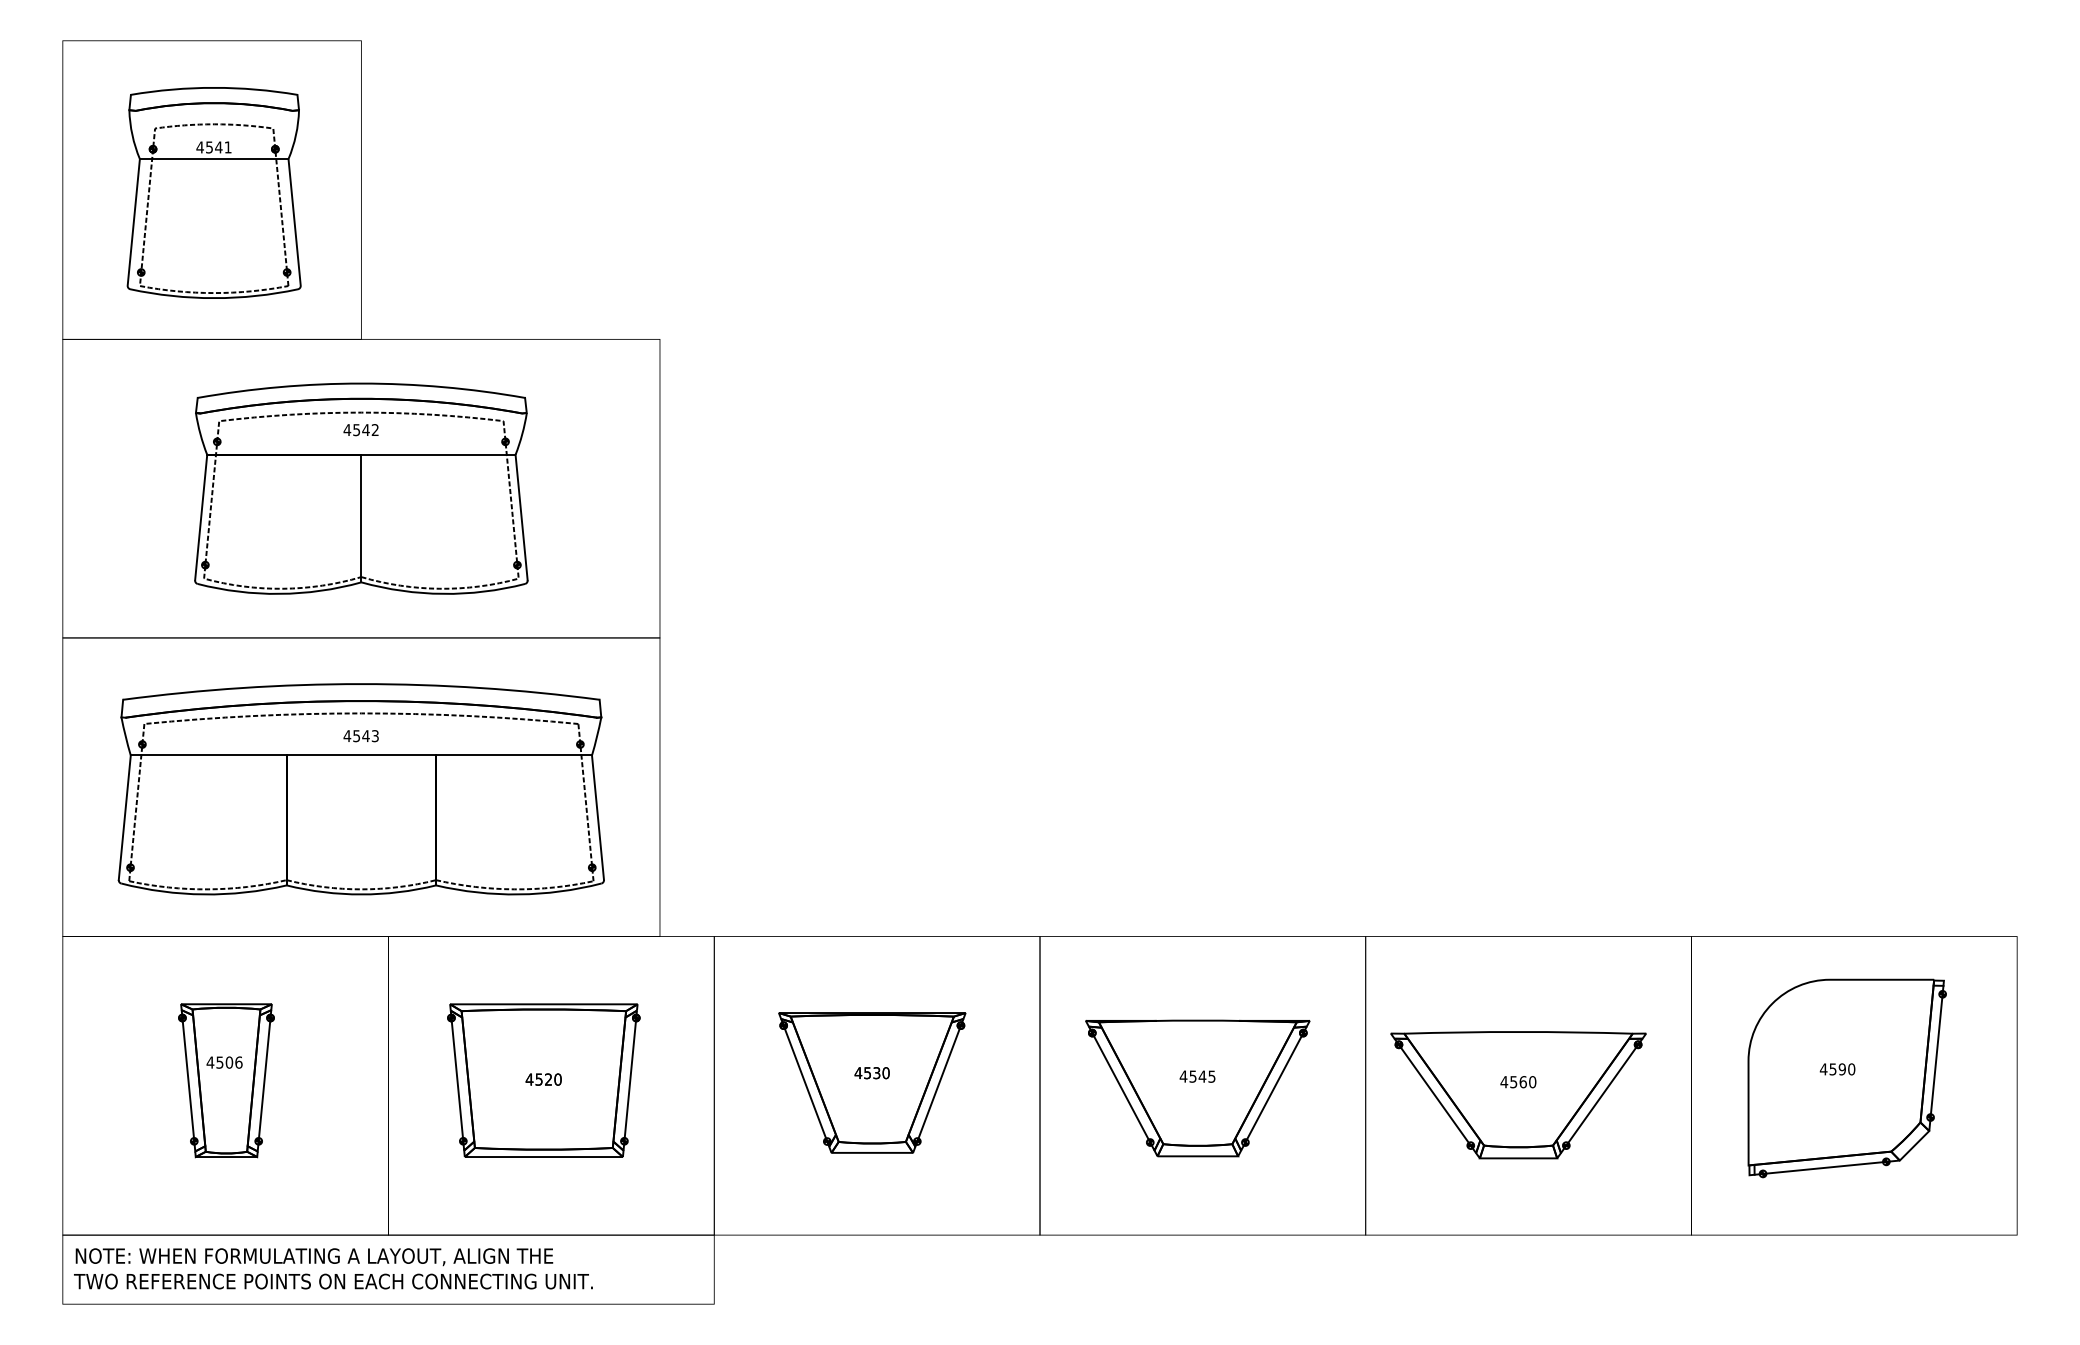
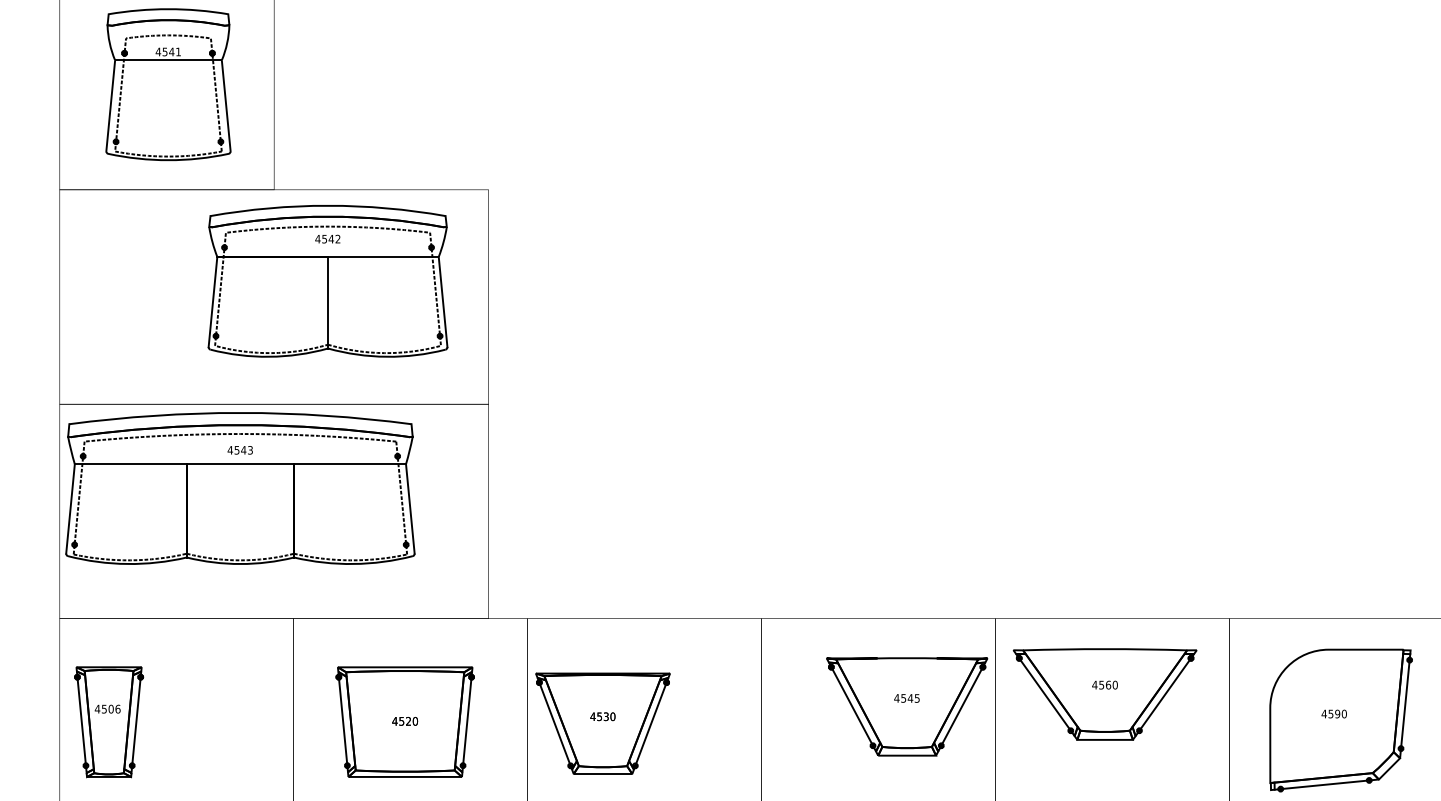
part: (361, 488) -> (328, 281), moved
part: (360, 789) -> (239, 488), moved
part: (226, 1080) -> (109, 722), moved
part: (872, 1082) -> (603, 723), moved
part: (1197, 1088) -> (906, 706), moved
part: (1518, 1095) -> (1105, 694), moved

